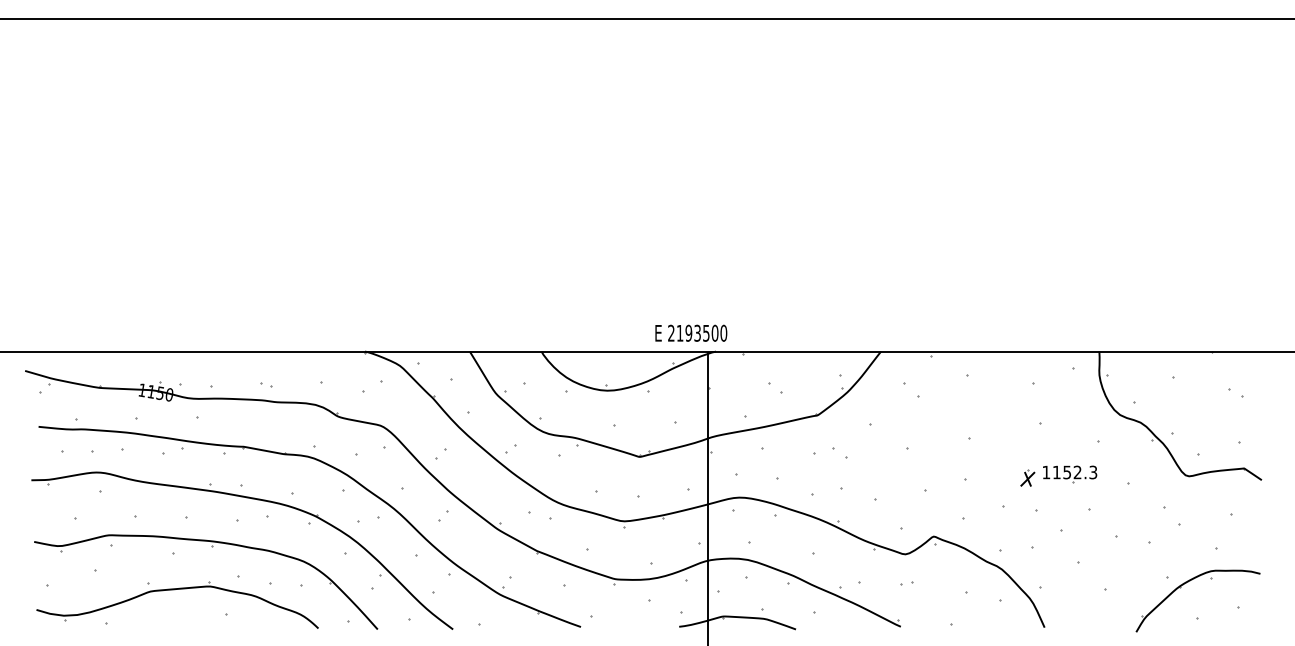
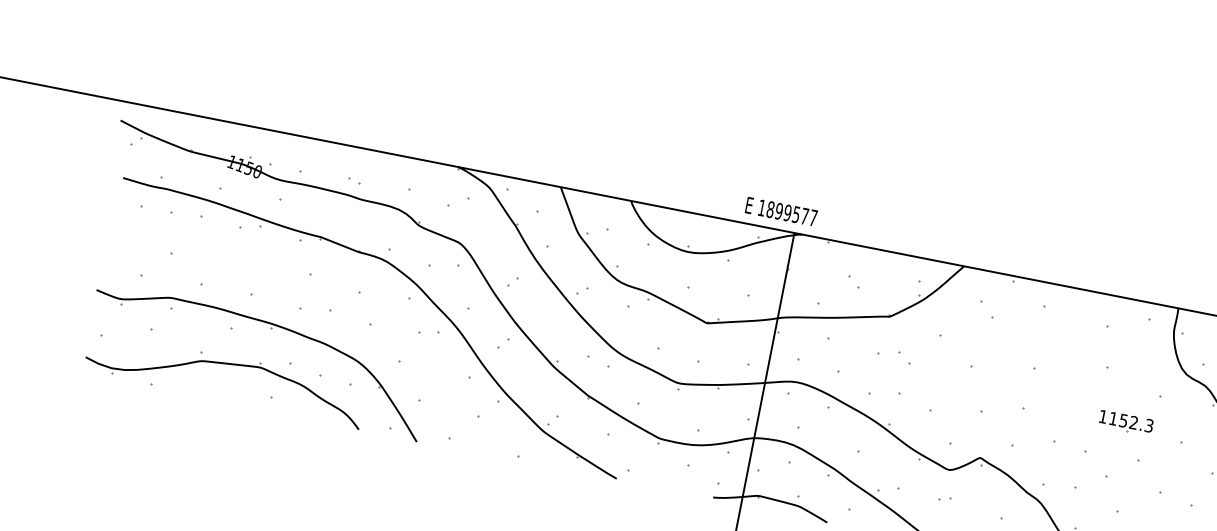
text: (697, 332) -> (787, 212), 2193500 -> 1899577
part: (1027, 477) -> (1083, 418), removed
part: (251, 499) -> (317, 290), removed

